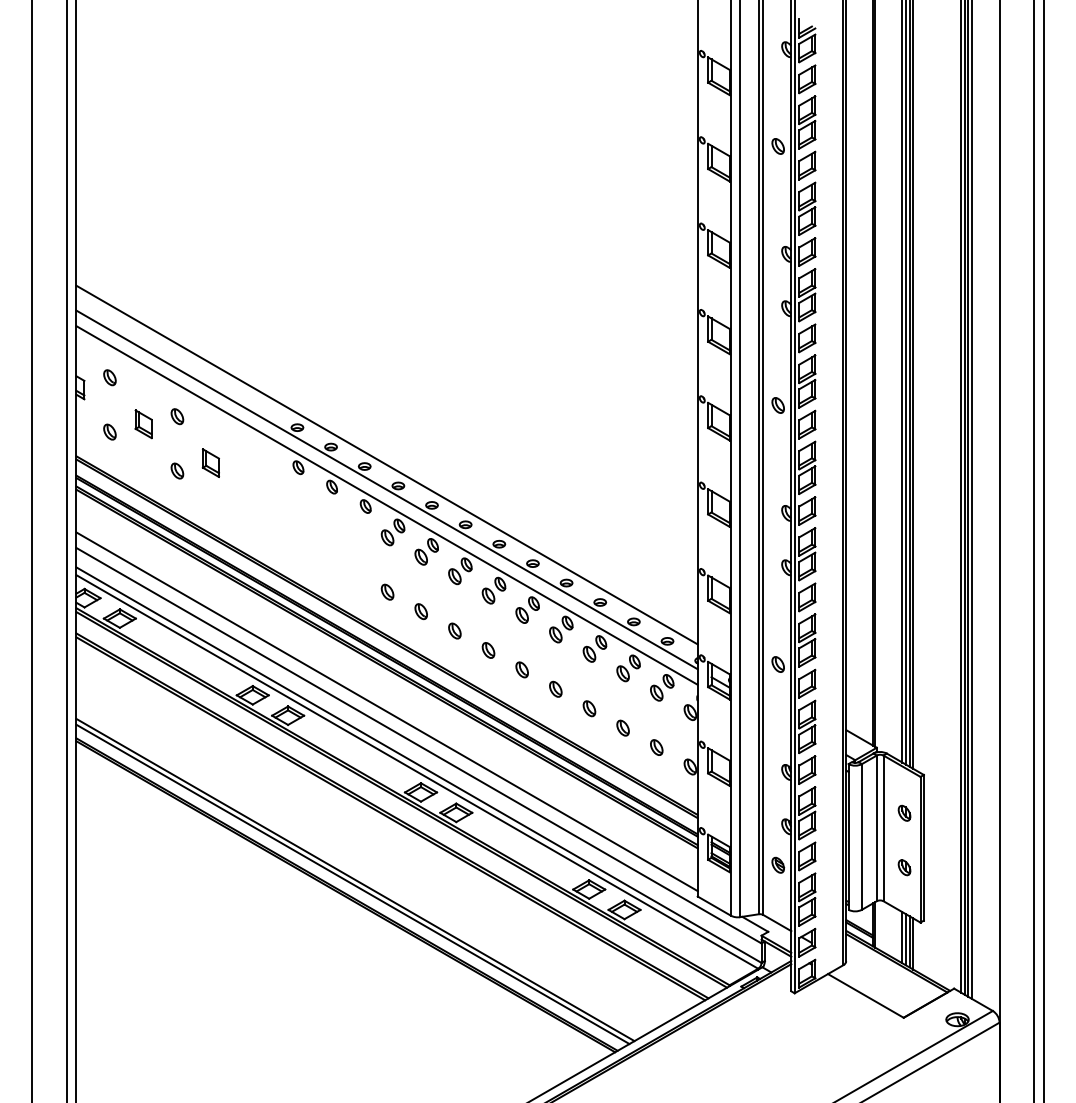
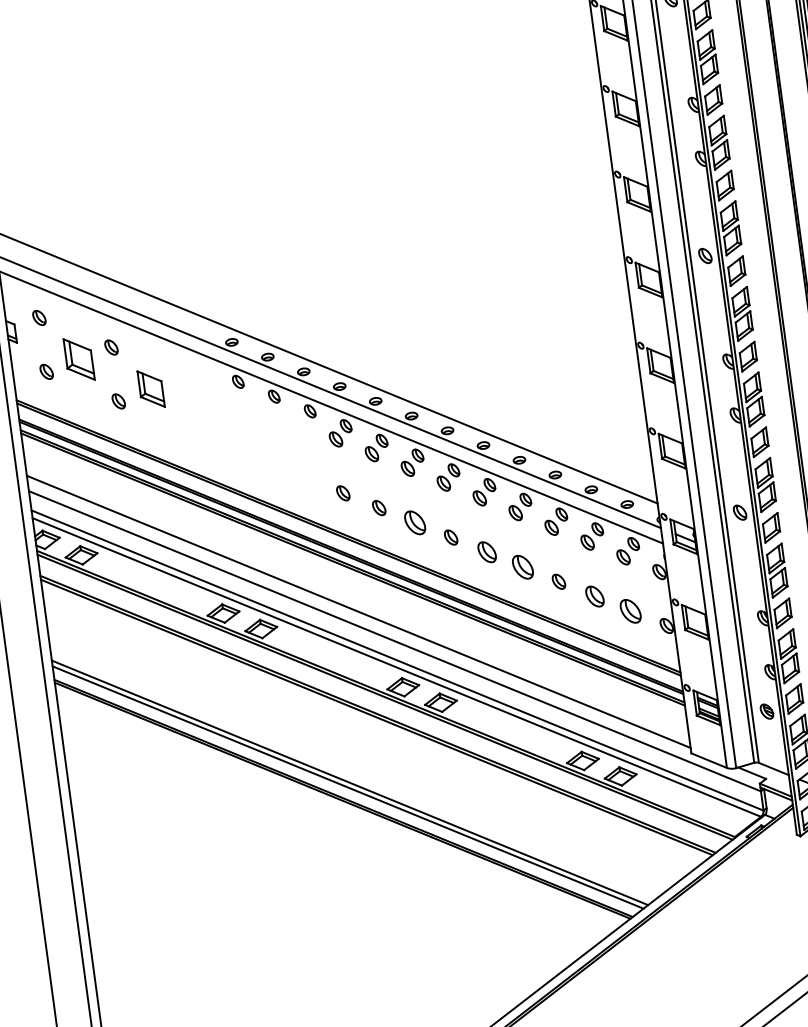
part: (143, 424) -> (78, 359), size x1.6
part: (210, 462) -> (150, 388), size x1.4
part: (454, 630) -> (414, 522), size x1.6
part: (521, 669) -> (486, 552), size x1.4
part: (555, 688) -> (522, 566), size x1.6
part: (622, 727) -> (594, 595), size x1.4
part: (656, 747) -> (630, 611), size x1.6

